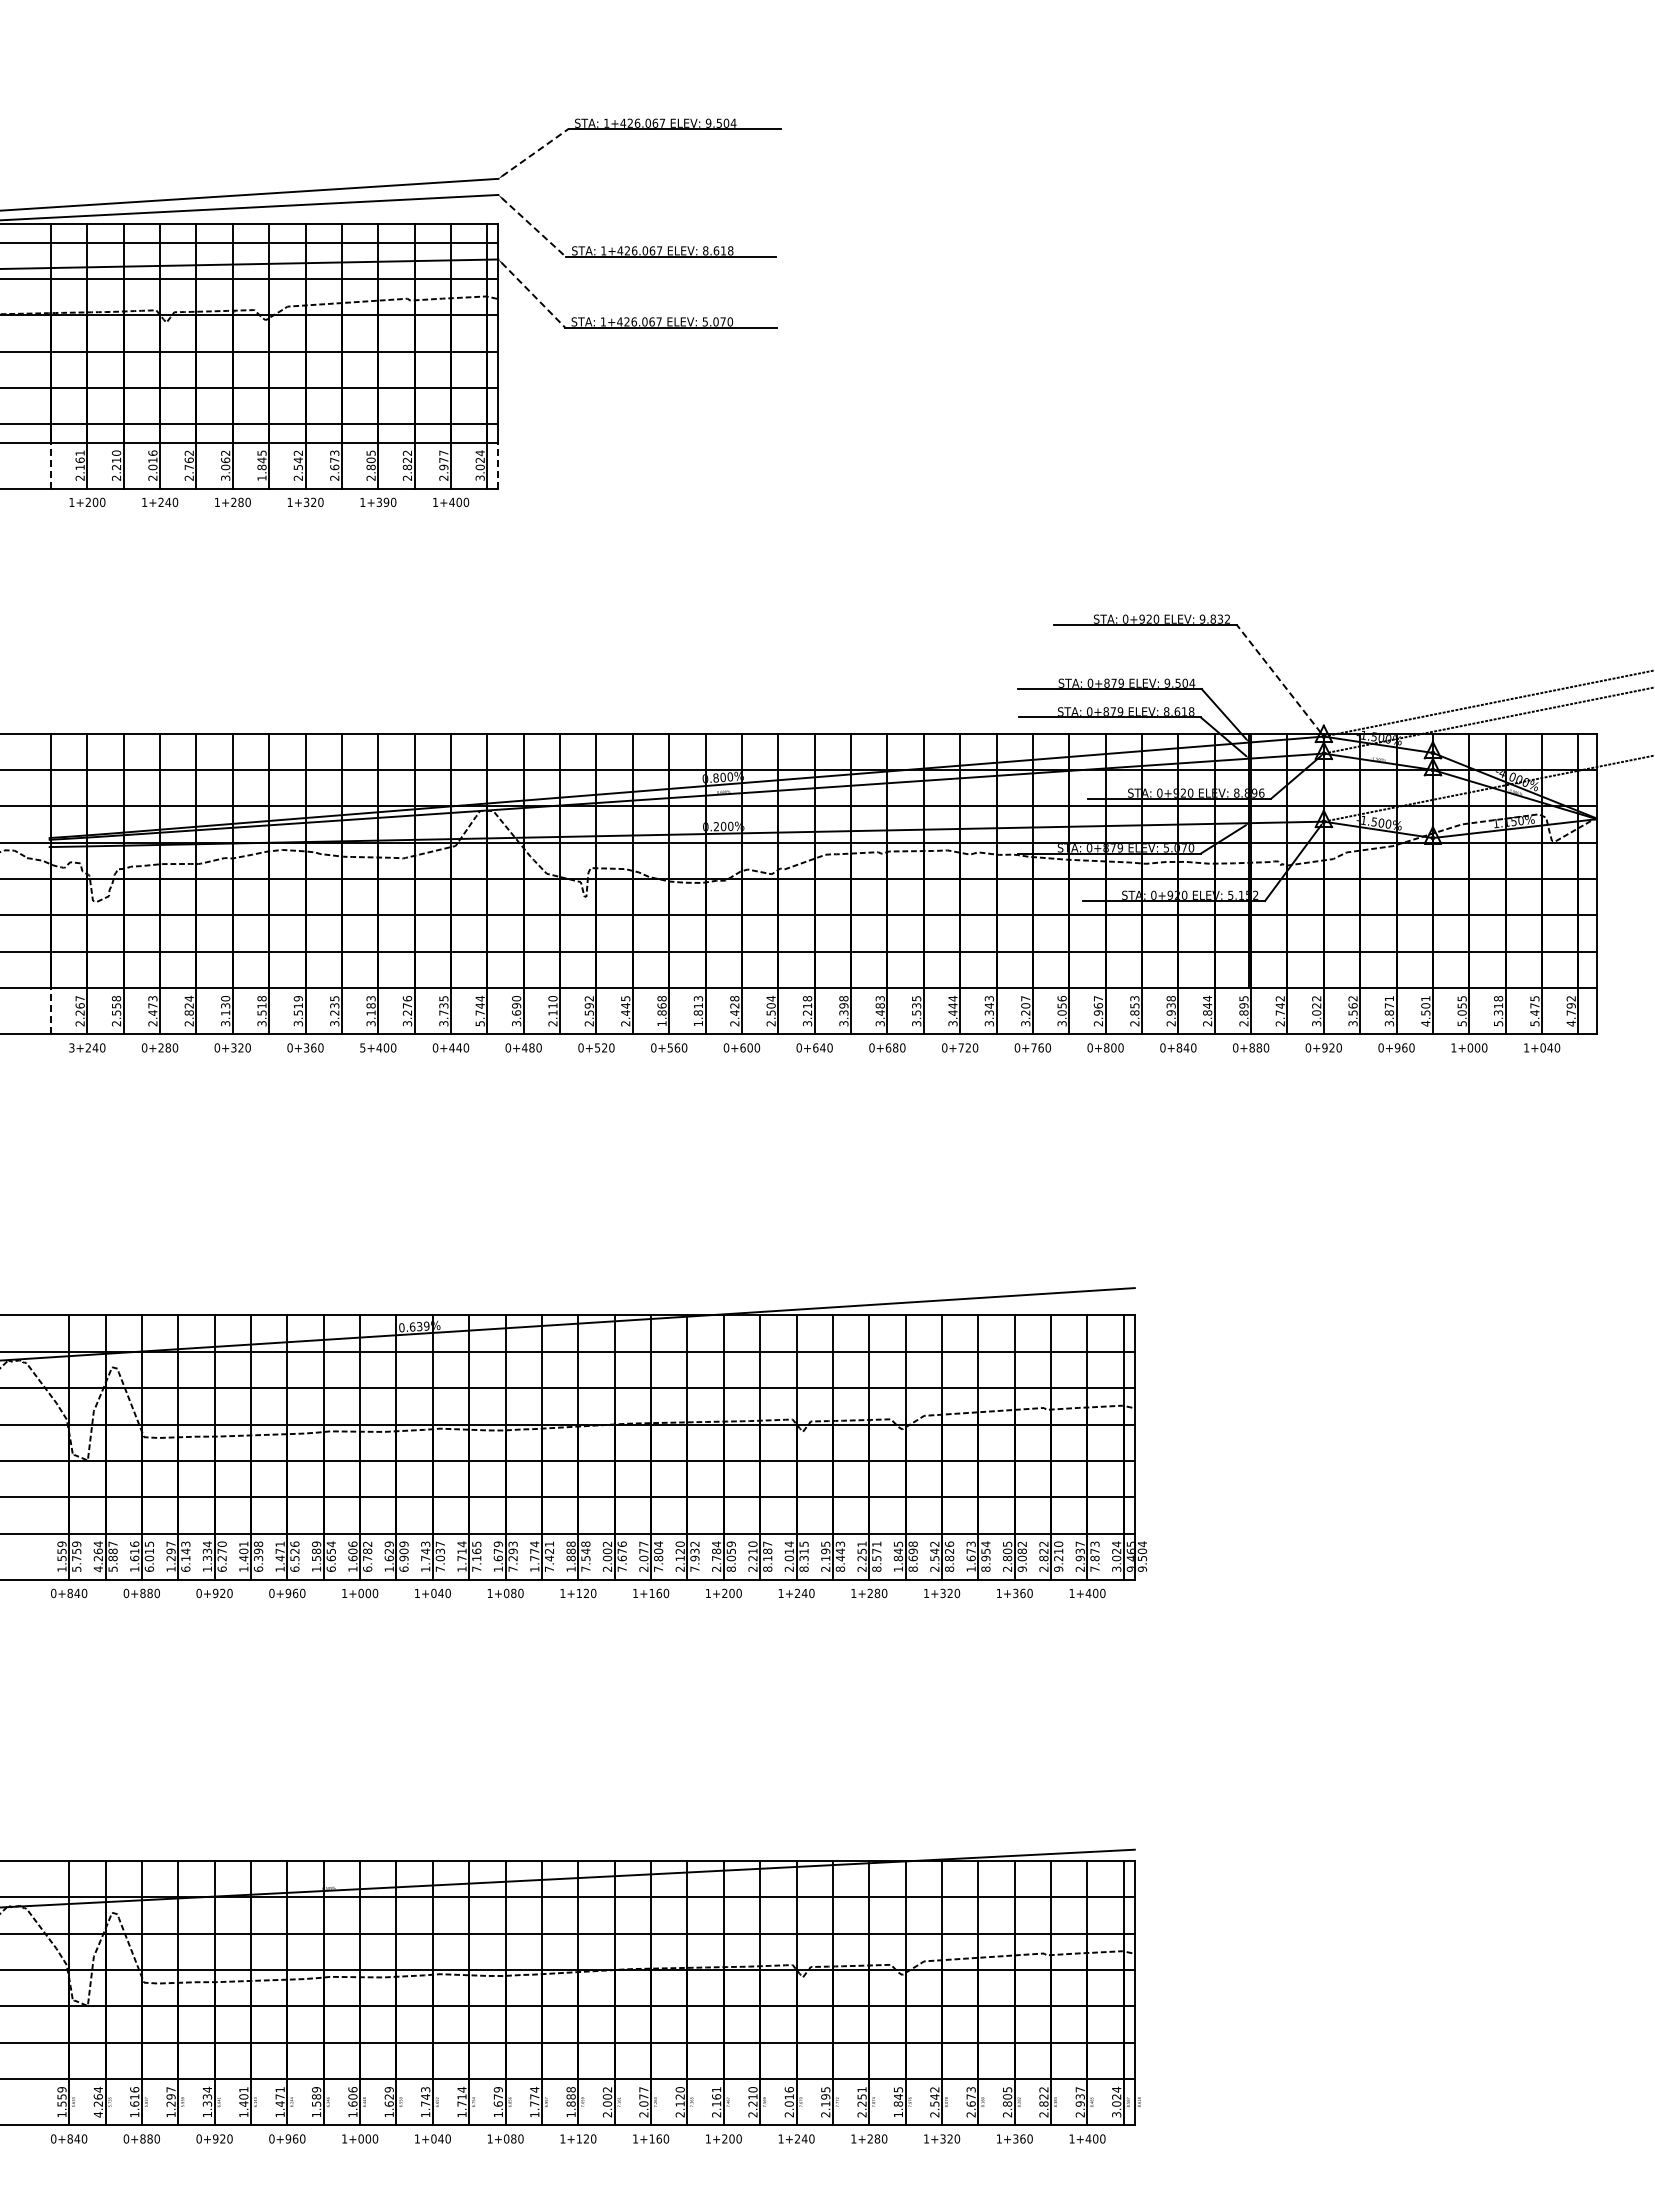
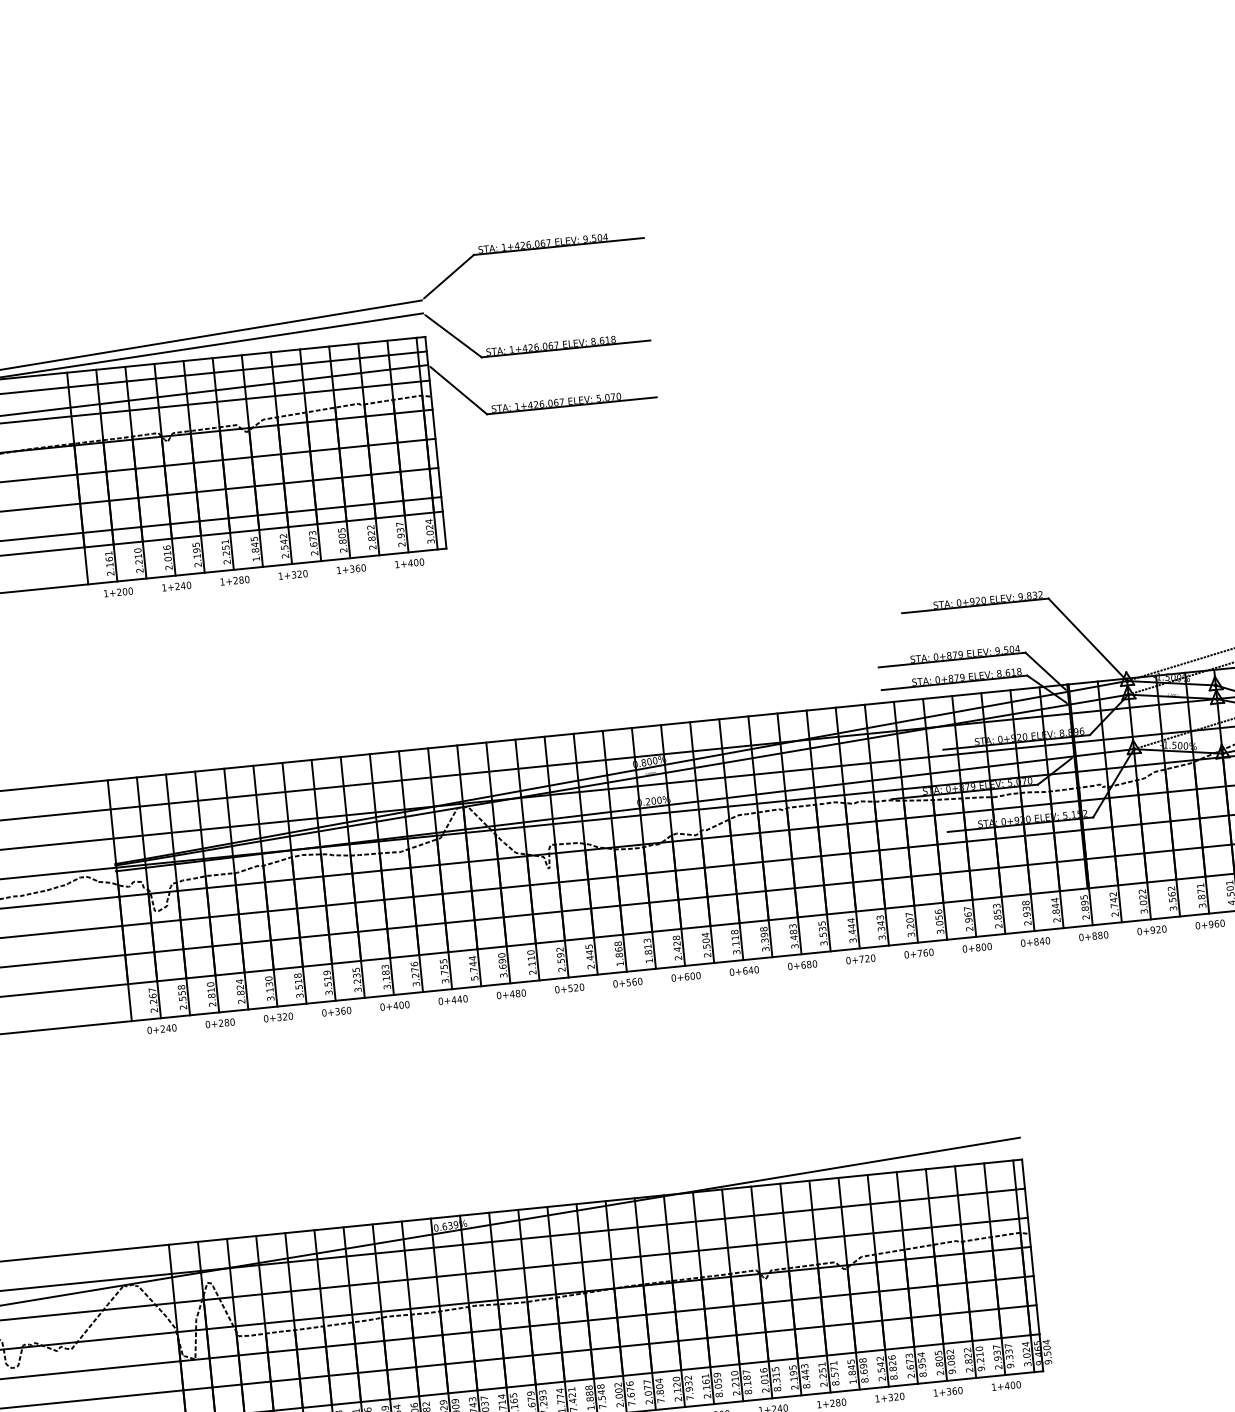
line: (535, 152) -> (449, 276), dashed -> solid
line: (534, 227) -> (454, 336), dashed -> solid
line: (533, 295) -> (459, 391), dashed -> solid
text: (443, 459) -> (400, 529), 2.977 -> 2.937
text: (188, 460) -> (196, 550), 2.762 -> 2.195
line: (50, 465) -> (86, 565), dashed -> solid
text: (225, 465) -> (226, 551), 3.062 -> 2.251
line: (498, 465) -> (444, 529), dashed -> solid
text: (386, 502) -> (357, 568), 1+390 -> 1+360
line: (1278, 678) -> (1086, 638), dashed -> solid
text: (152, 1005) -> (210, 989), 2.473 -> 2.810
text: (443, 1005) -> (443, 966), 3.735 -> 3.755
line: (50, 1010) -> (129, 1002), dashed -> solid
text: (806, 1012) -> (734, 943), 3.218 -> 3.118
text: (71, 1047) -> (149, 1030), 3+240 -> 0+240
text: (362, 1047) -> (382, 1006), 5+400 -> 0+400
text: (788, 1544) -> (763, 1370), 2.014 -> 2.016
text: (716, 1551) -> (706, 1382), 2.784 -> 2.161
text: (1094, 1556) -> (1009, 1355), 7.873 -> 9.337
text: (970, 1568) -> (910, 1375), 1.673 -> 2.673

